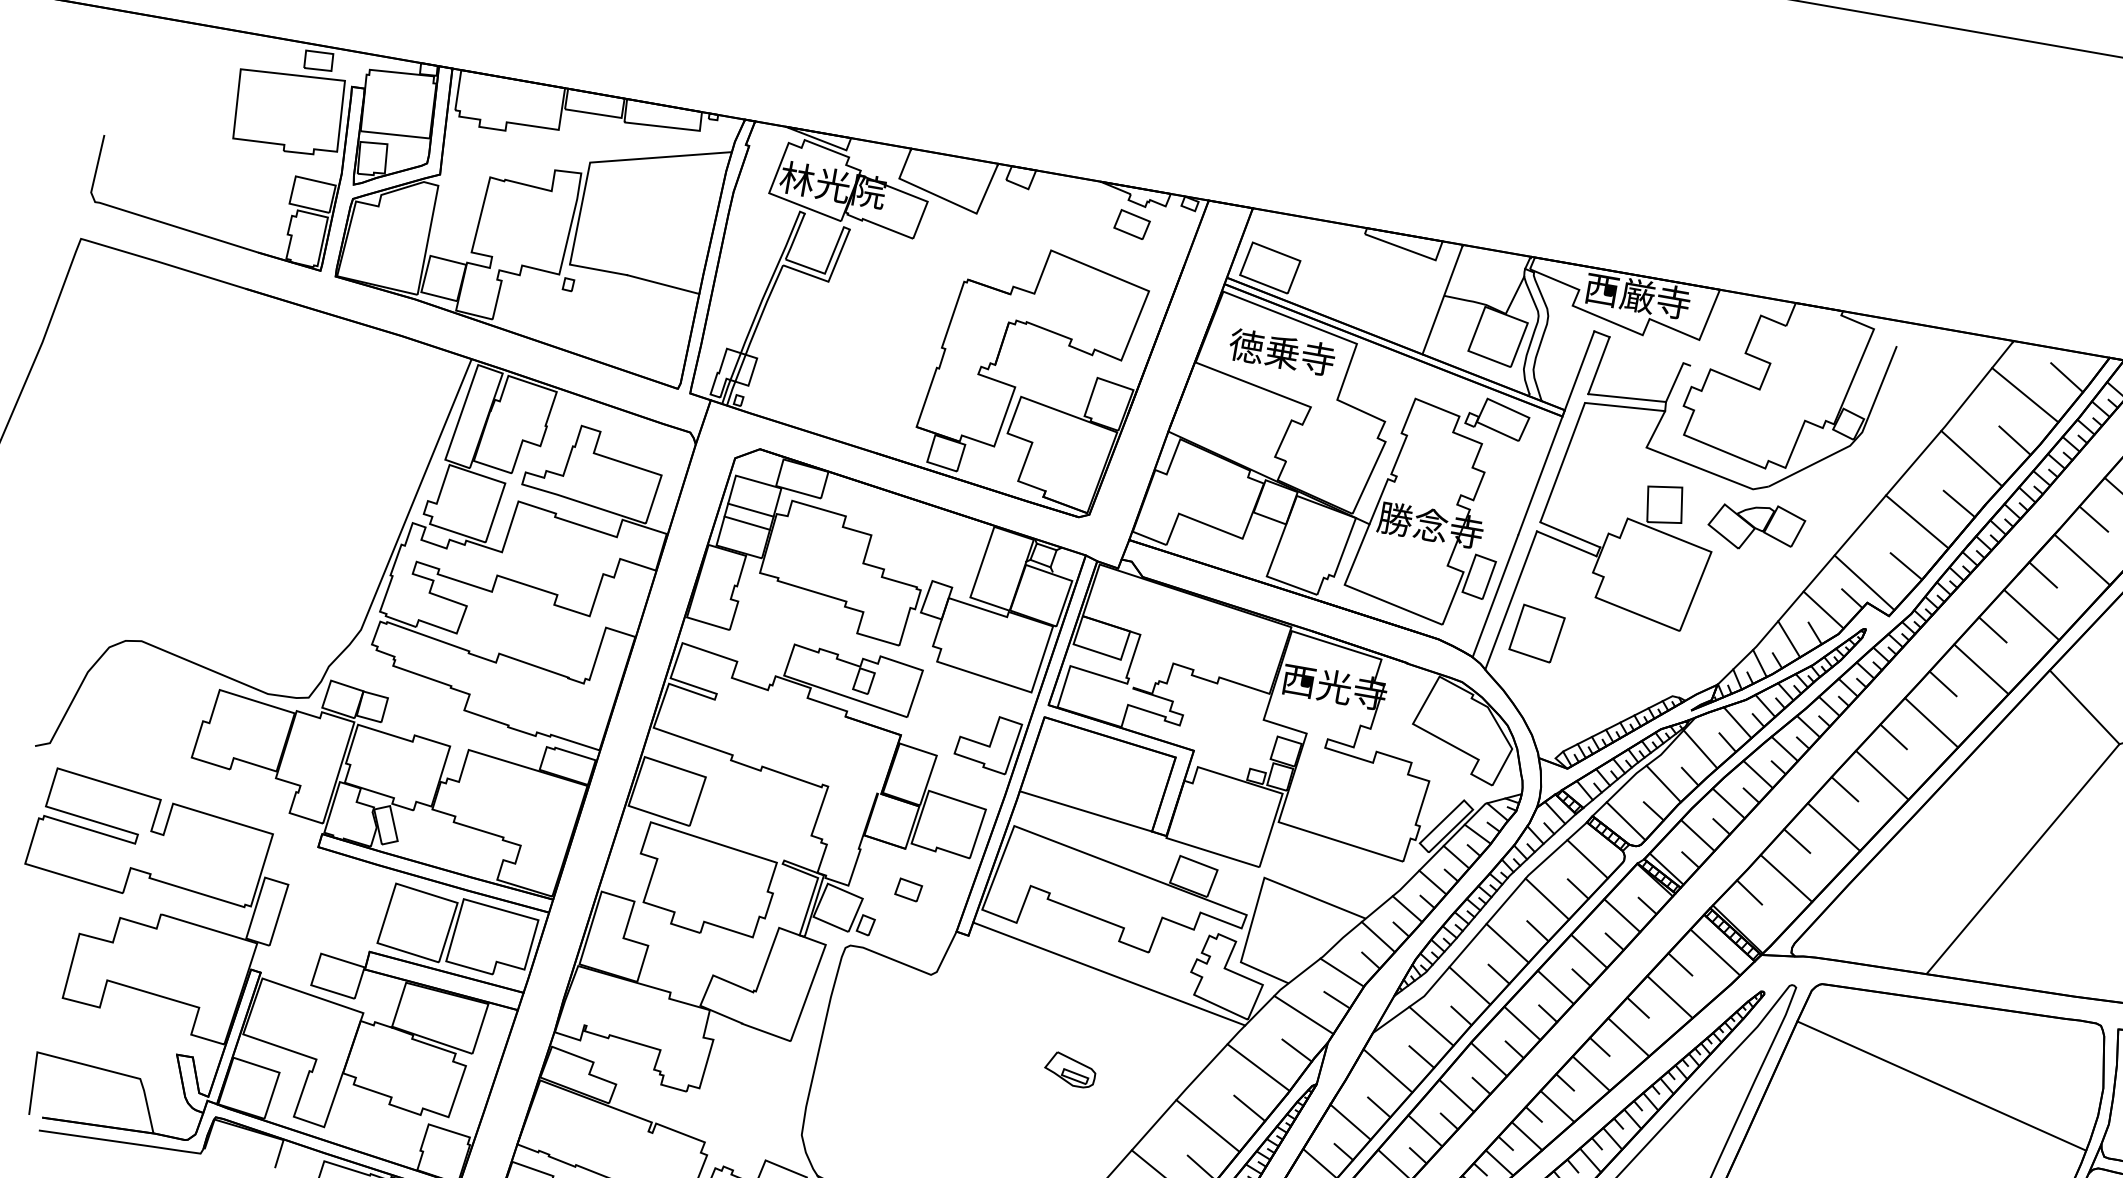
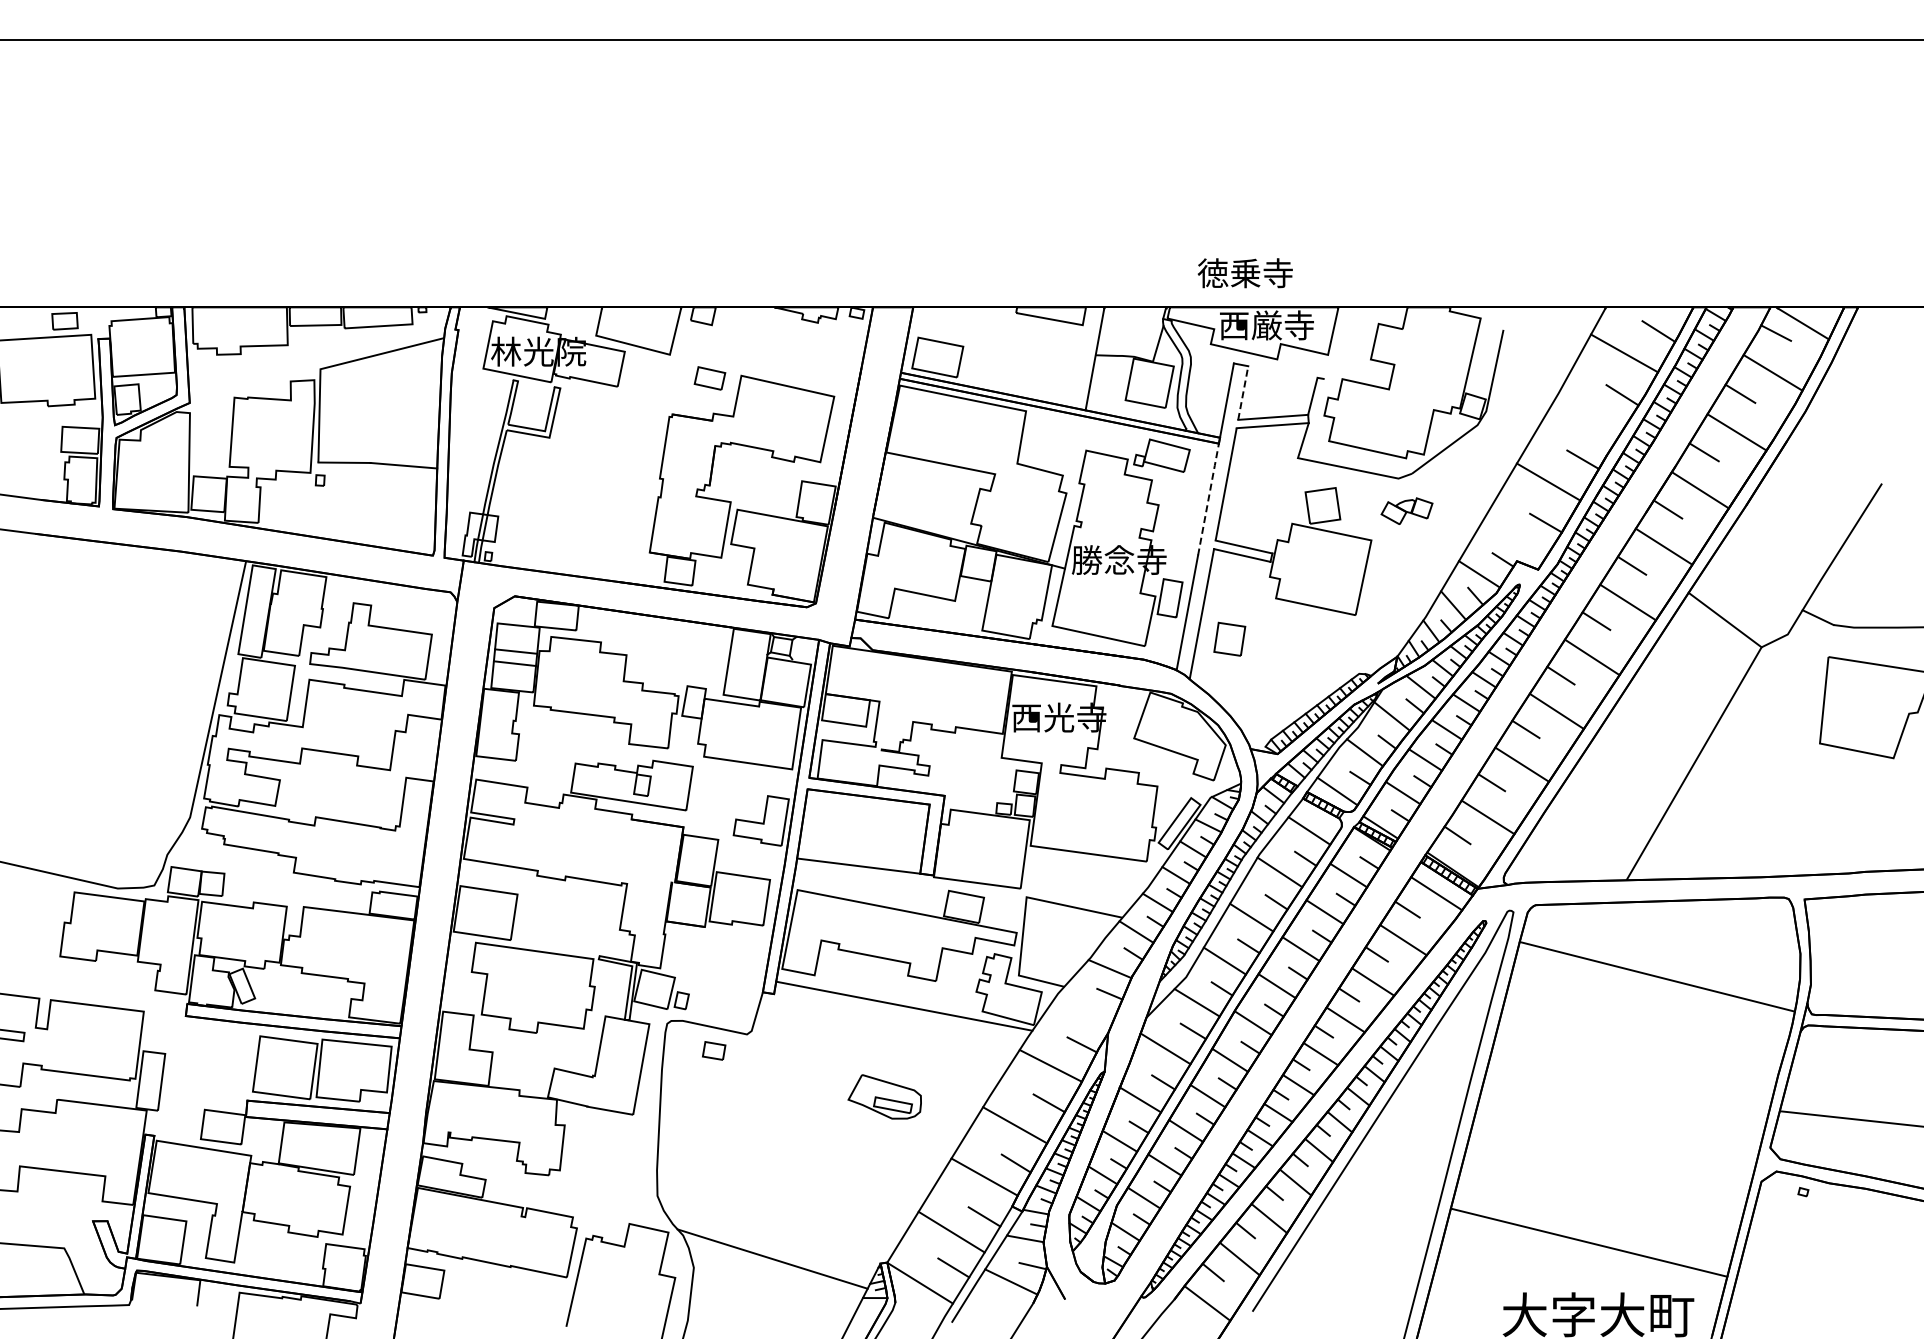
part: (1131, 224) -> (709, 378), moved
text: (1281, 352) -> (1244, 273), moved
line: (1599, 365) -> (1243, 392), solid -> dashed
line: (1971, 458) -> (1586, 417), removed
line: (1540, 474) -> (1208, 498), solid -> dashed
part: (1755, 525) -> (1406, 510), size x0.6
line: (1864, 582) -> (1511, 543), removed
part: (1536, 632) -> (1229, 638), size x0.7
part: (909, 889) -> (714, 1050), moved
line: (1303, 1015) -> (1082, 1012), removed
part: (1070, 1069) -> (884, 1096), size x1.6

